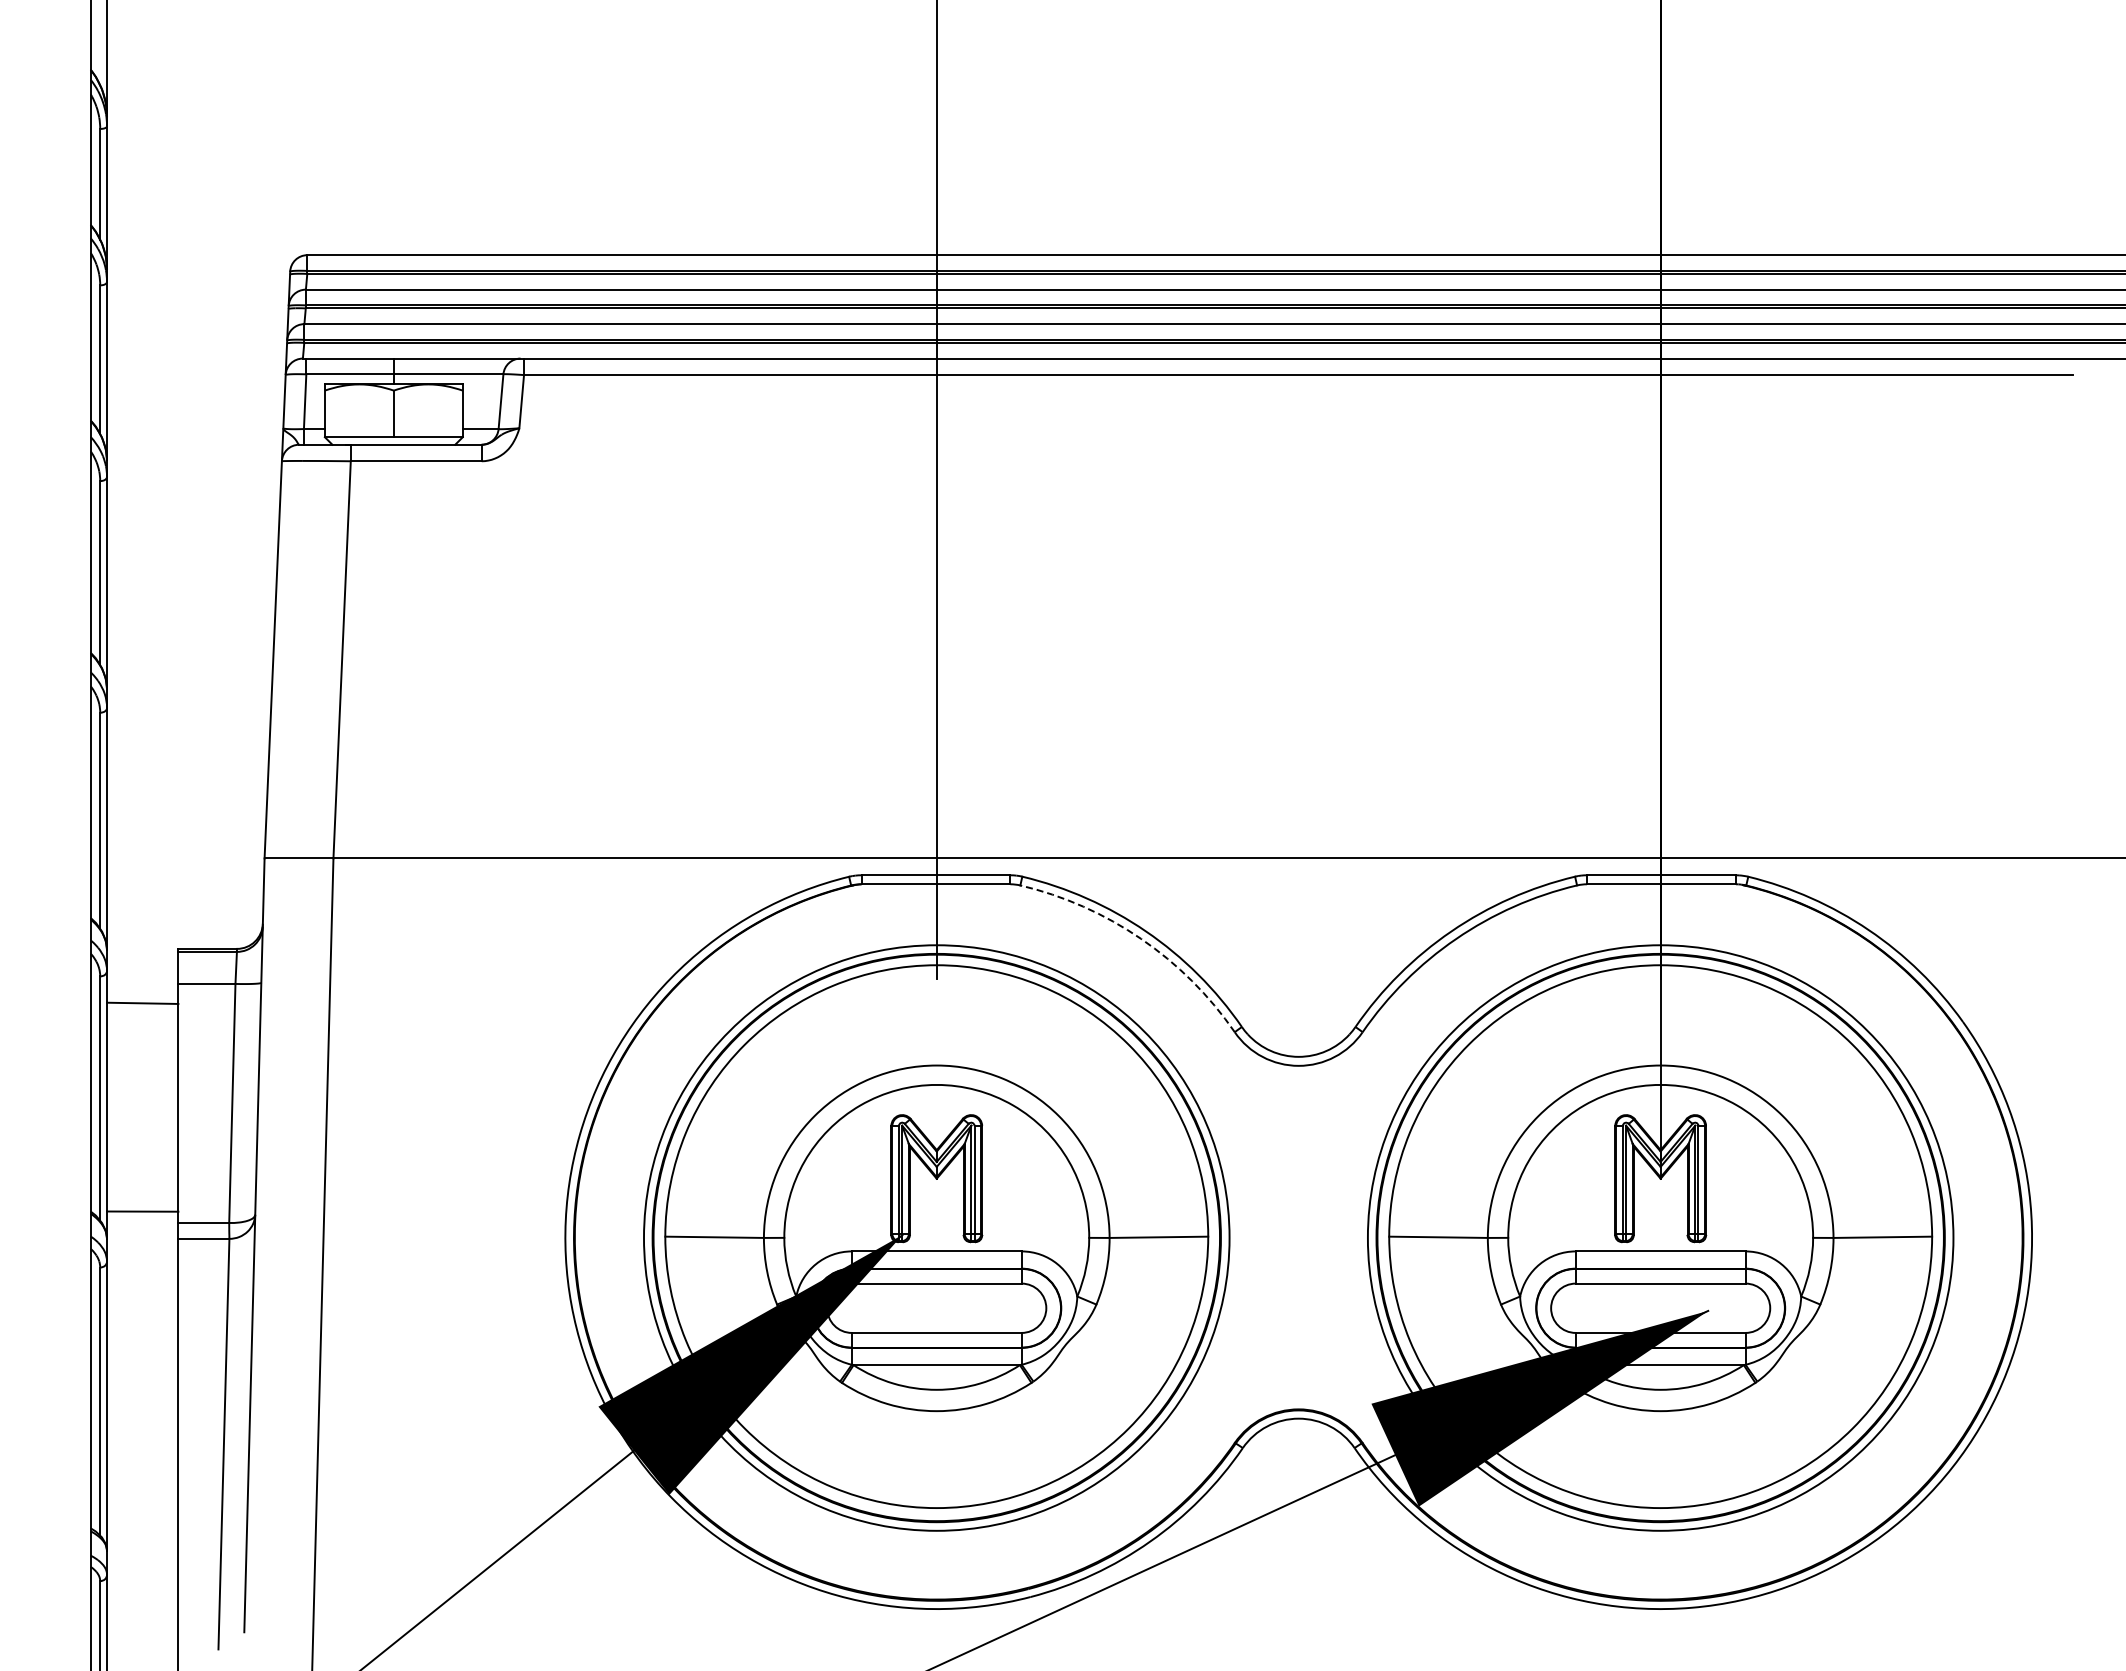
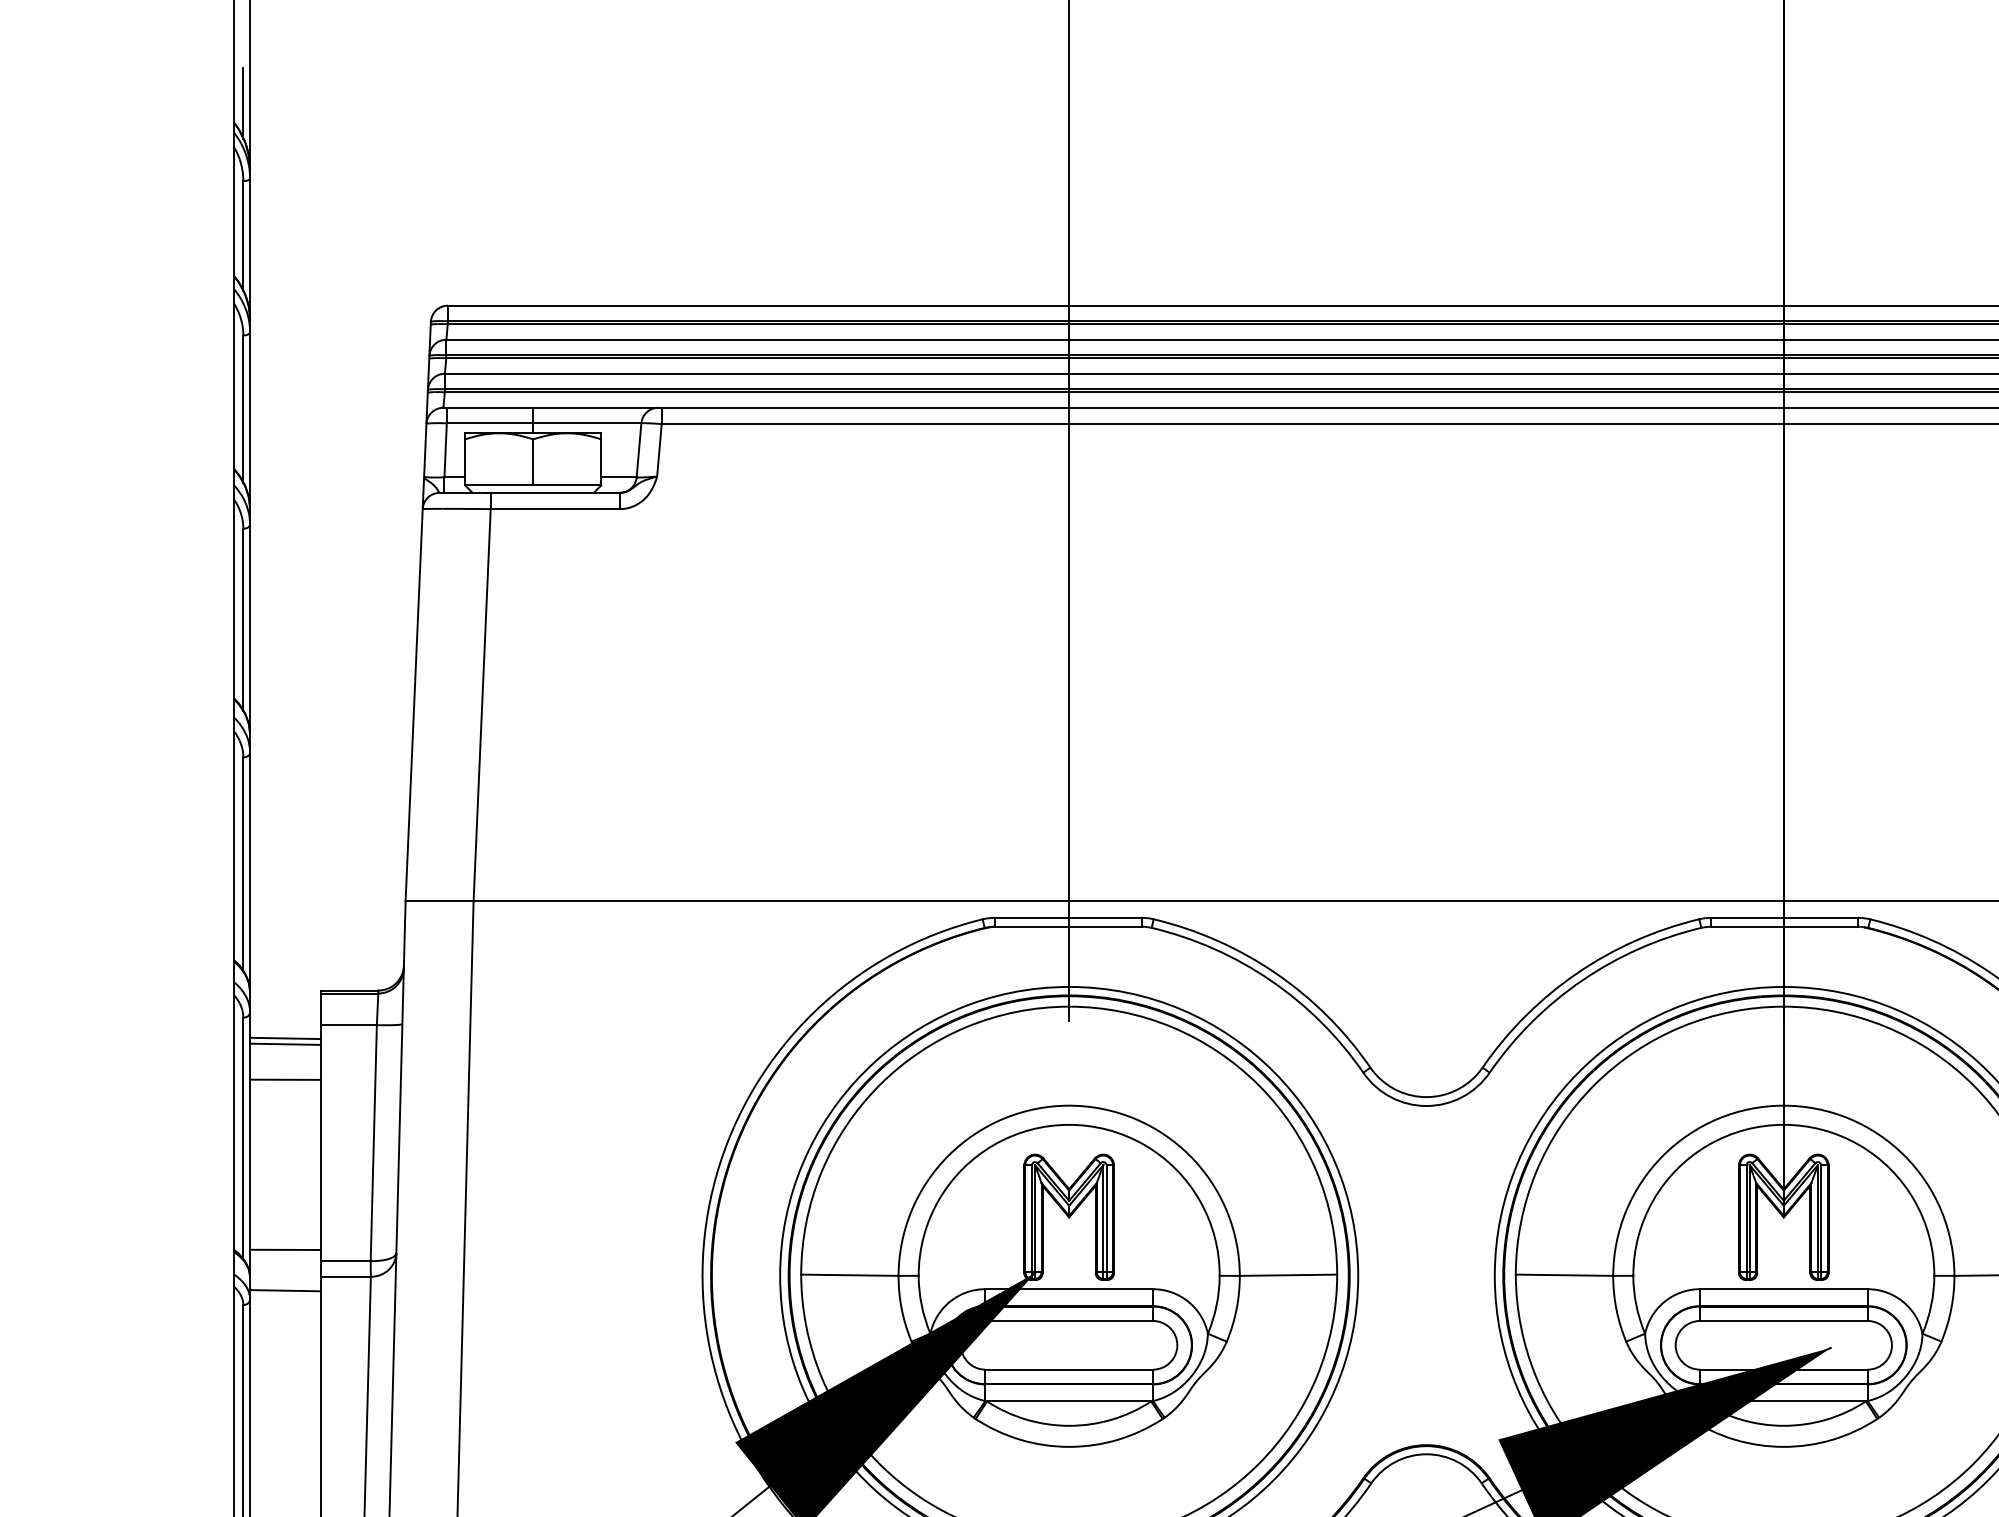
line: (100, 49) -> (243, 102), added
arc: (1141, 938) -> (1271, 980), dashed -> solid
line: (142, 997) -> (285, 1038), added
line: (142, 1039) -> (285, 1079), added
line: (142, 1252) -> (285, 1290), added

